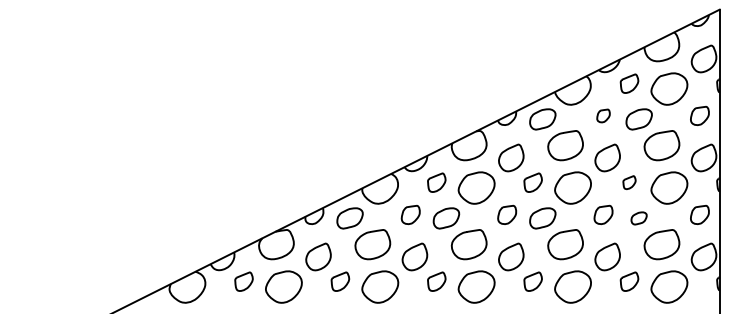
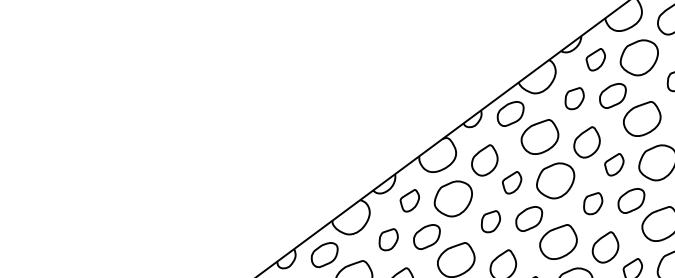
part: (603, 115) -> (574, 98), size x1.43
part: (629, 182) -> (614, 164), size x1.43
part: (638, 218) -> (630, 201), size x1.67

